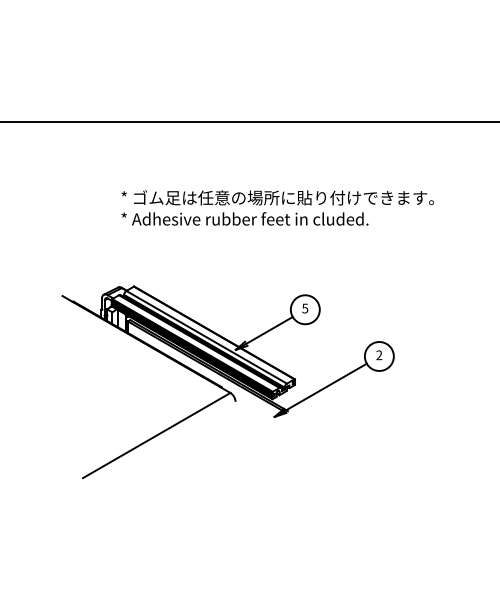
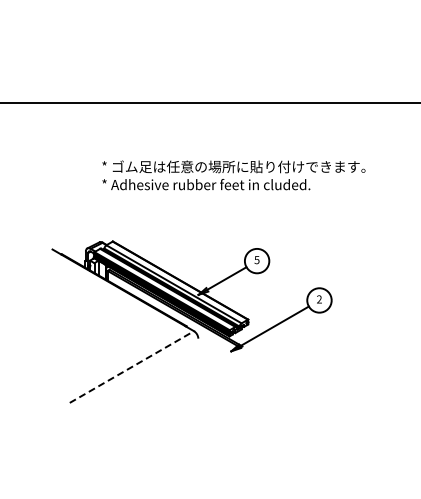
line: (156, 436) -> (131, 367), solid -> dashed

